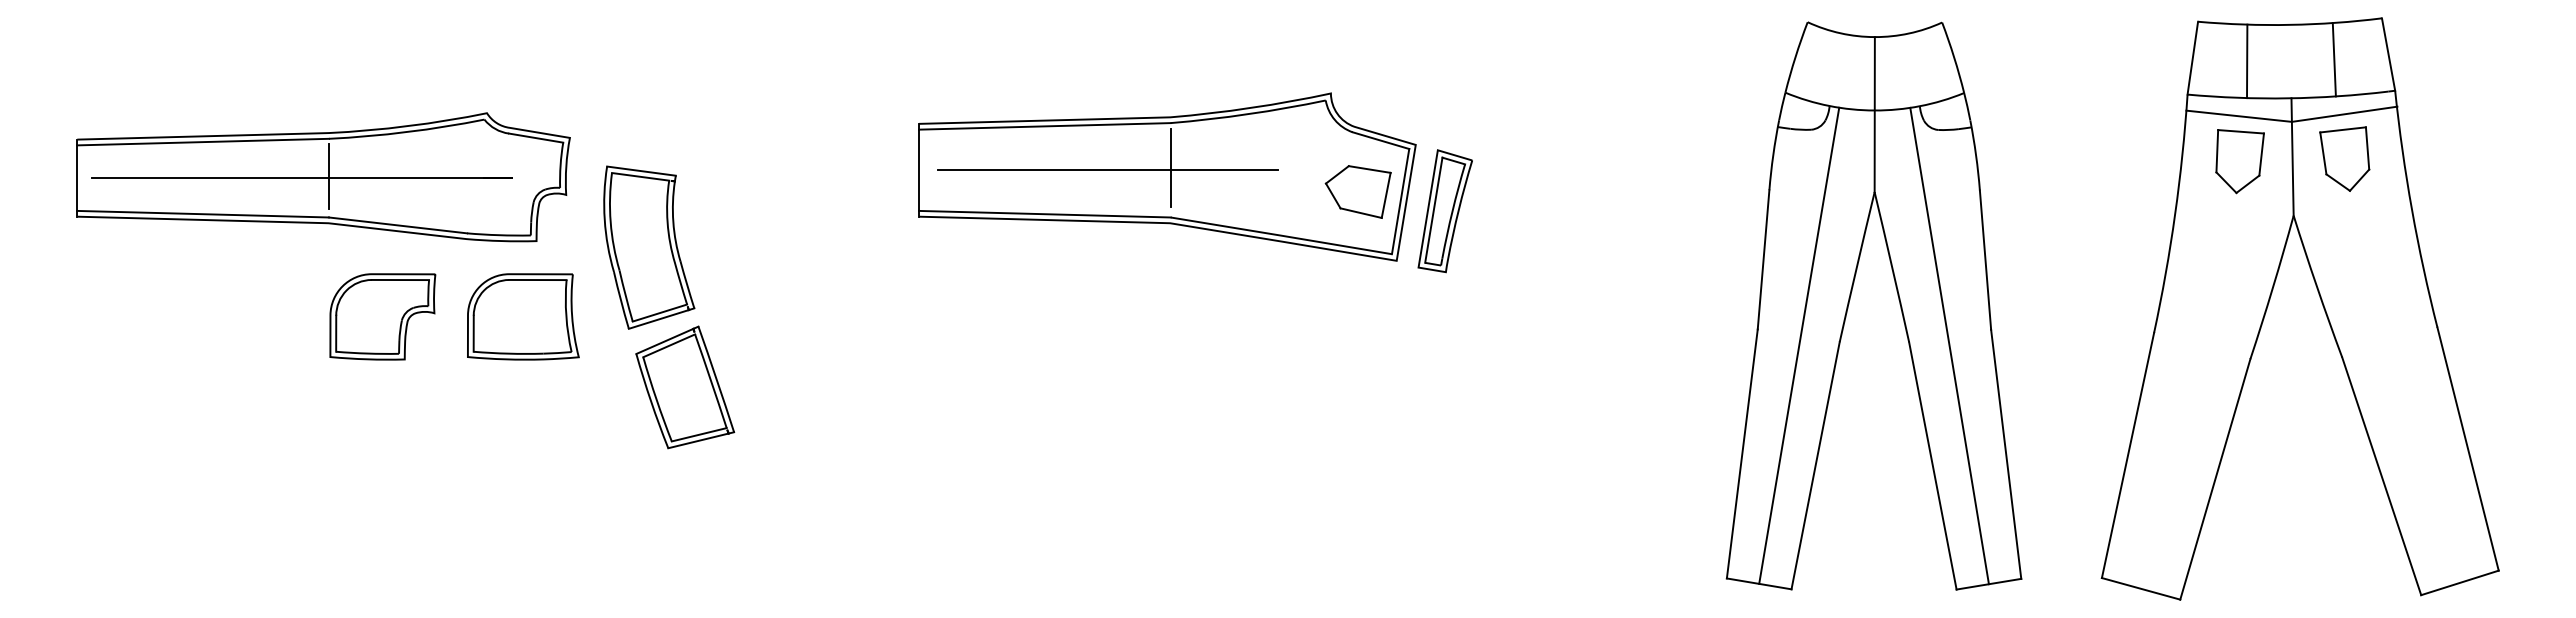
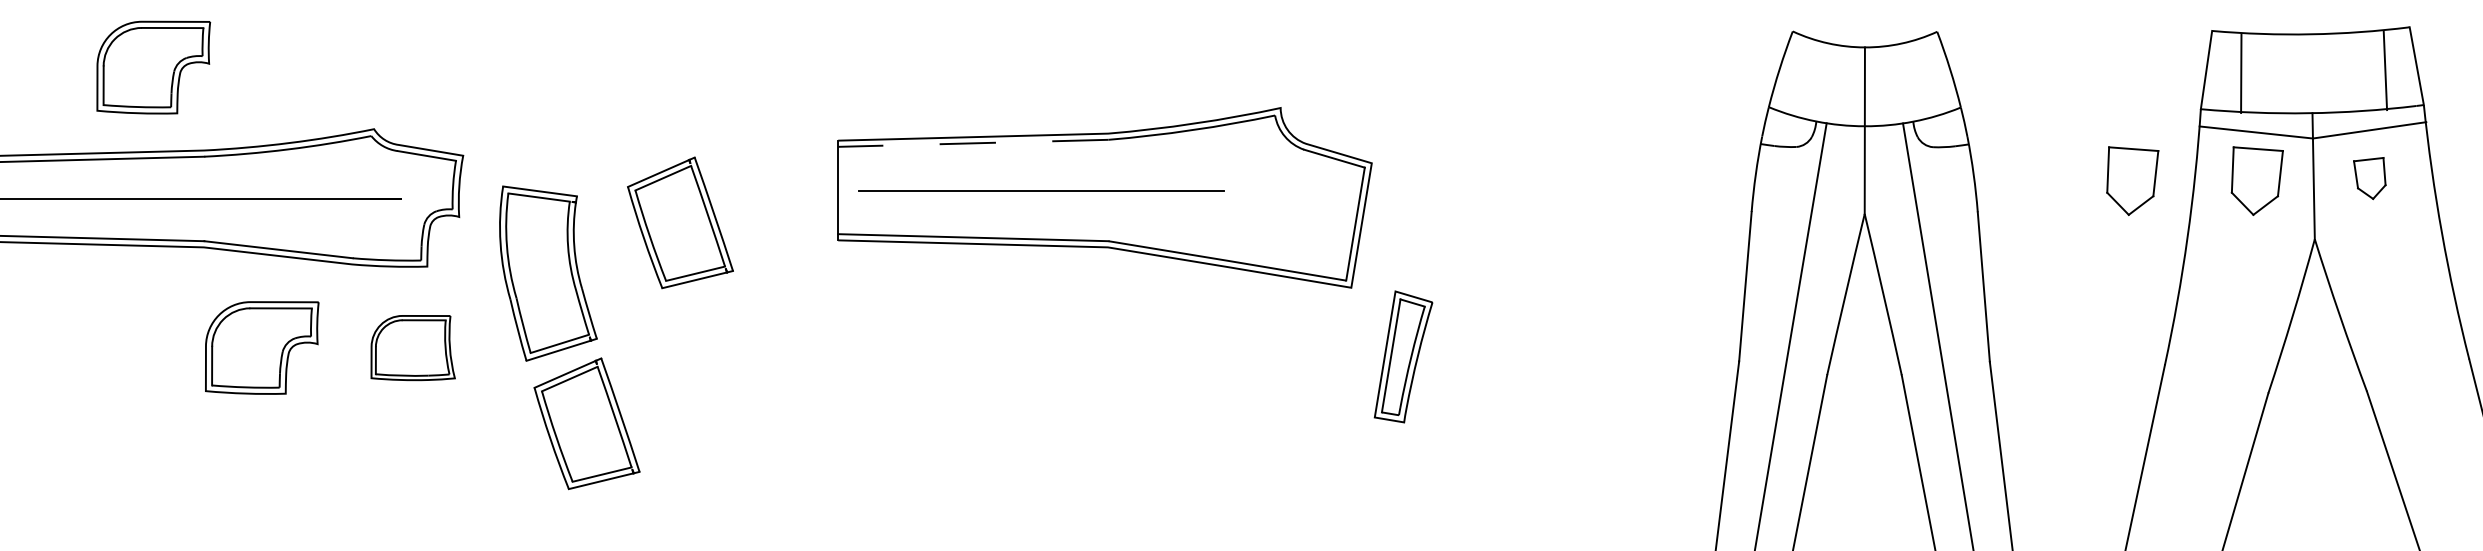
part: (281, 55) -> (153, 67), added
line: (2333, 59) -> (2384, 70), moved
line: (2247, 61) -> (2241, 73), moved
line: (1044, 126) -> (972, 143), solid -> dashed
part: (2344, 158) -> (2369, 177), size x0.6
part: (2123, 161) -> (2132, 181), added
line: (1170, 168) -> (1108, 188), removed
line: (328, 176) -> (203, 197), removed
part: (1357, 191) -> (1309, 213), removed
part: (772, 200) -> (680, 222), added
part: (1444, 211) -> (1402, 357), moved
part: (523, 316) -> (413, 347), size x0.7

